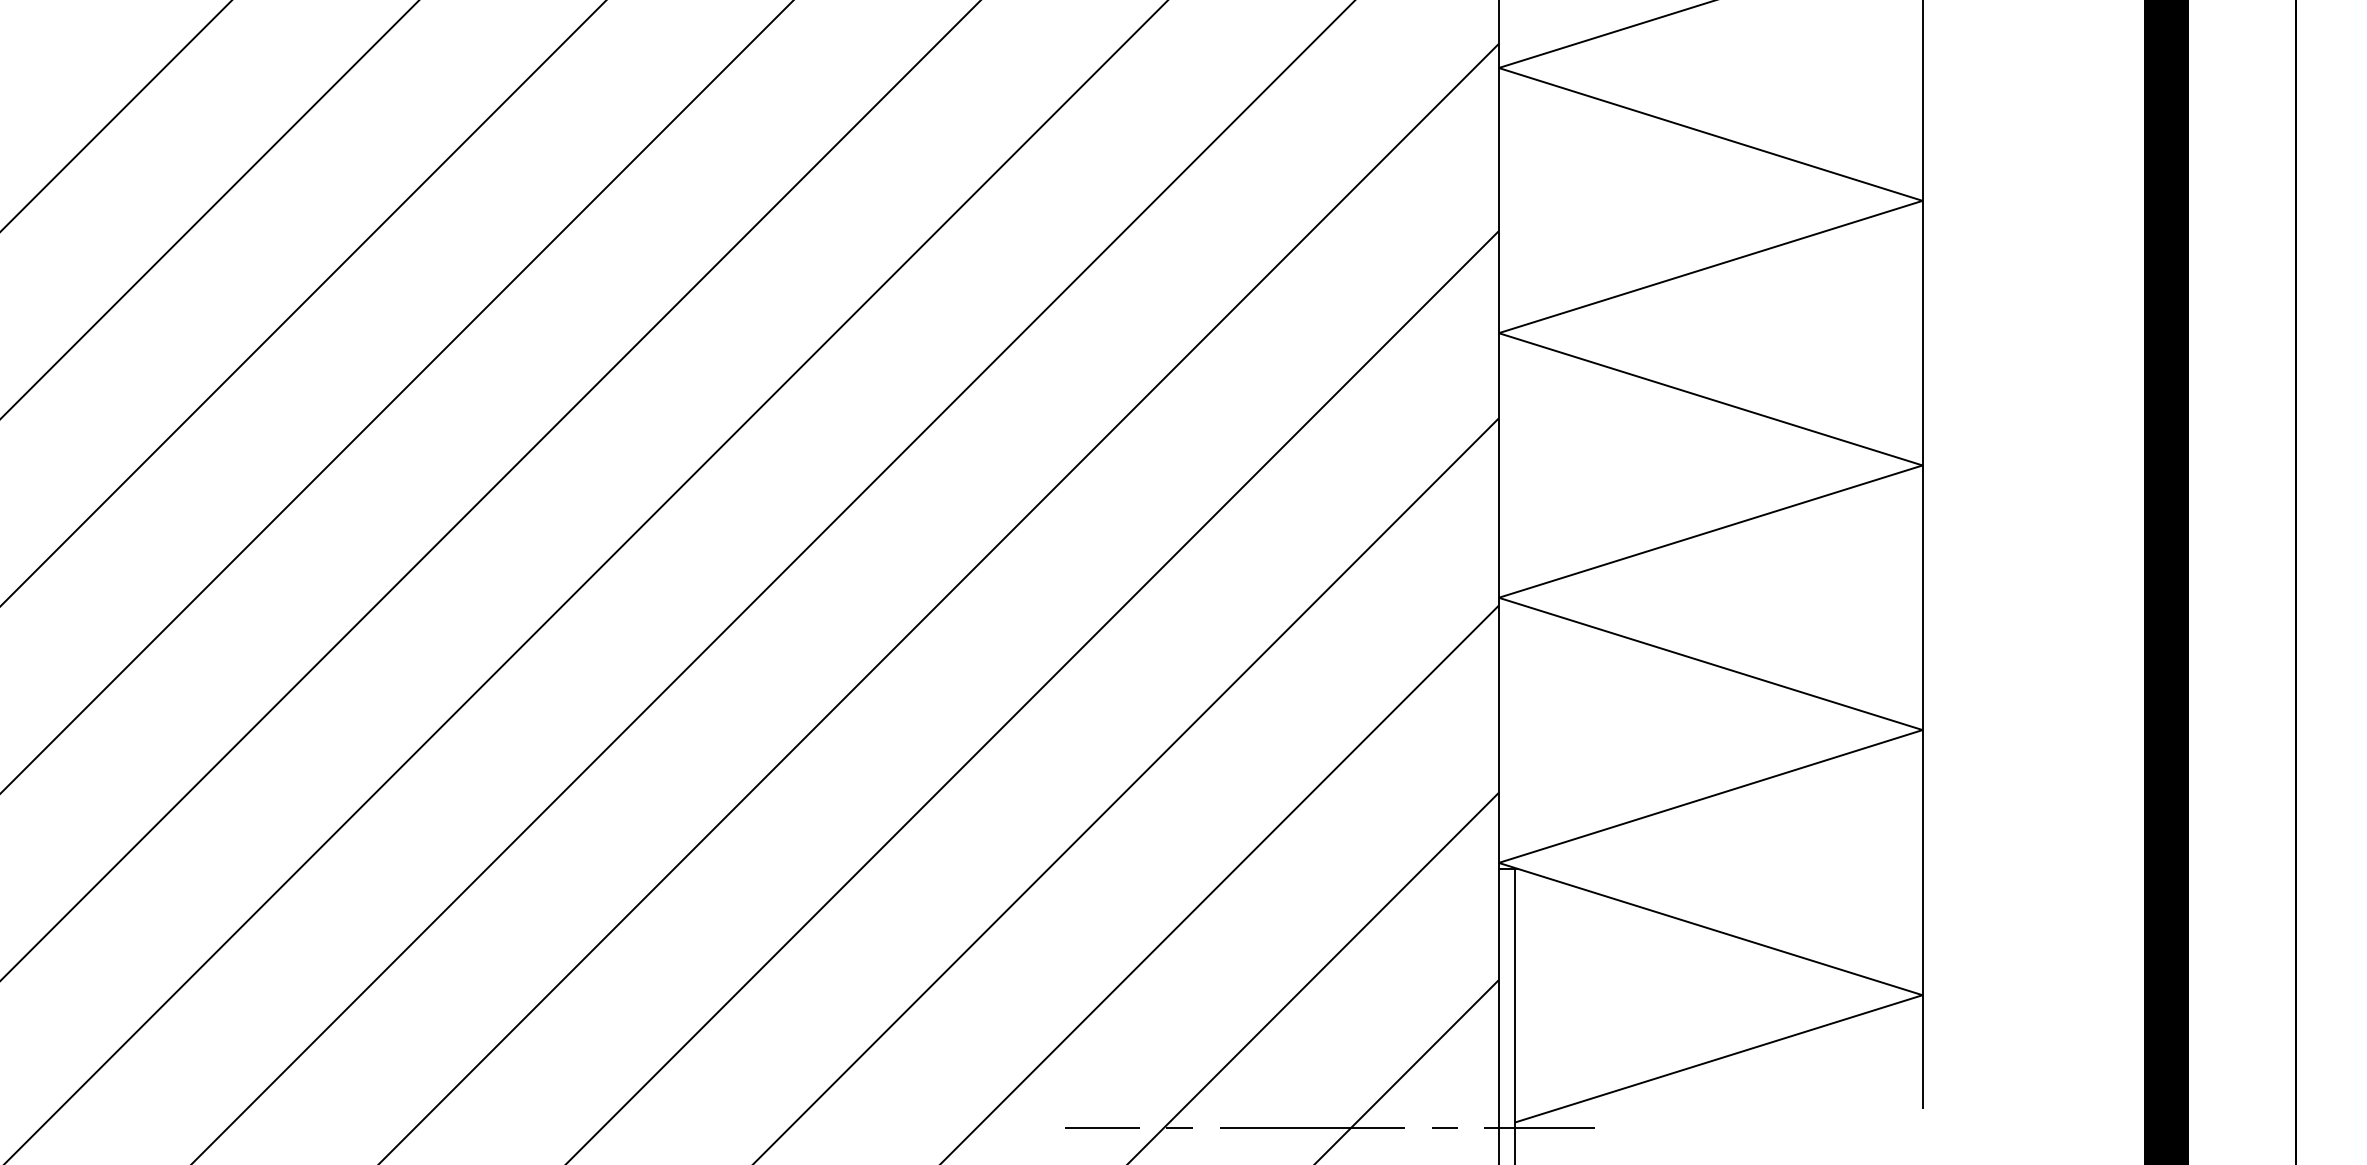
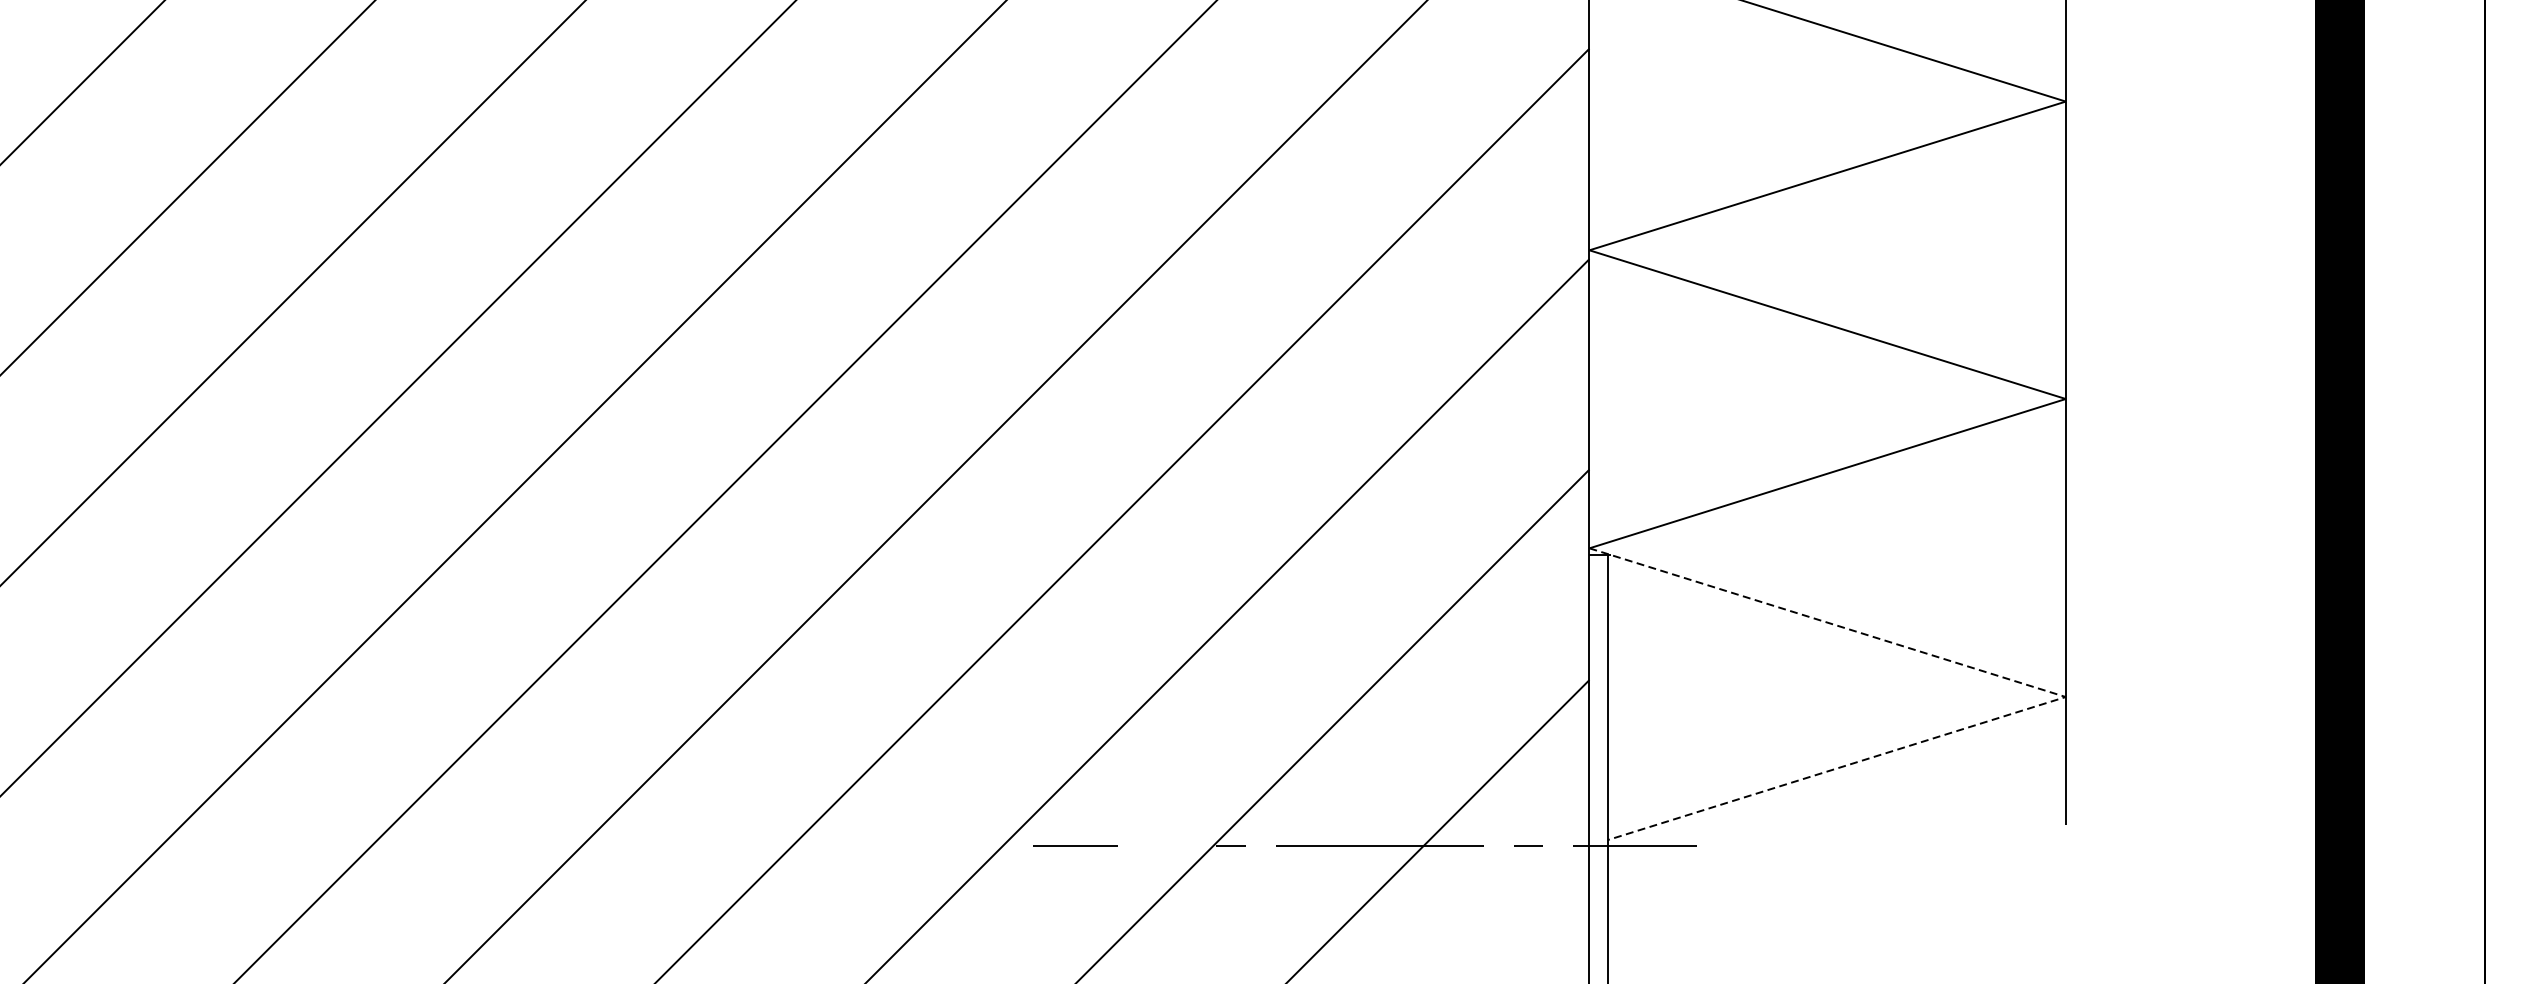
line: (1915, 992) -> (2057, 693), solid -> dashed
line: (1102, 1127) -> (1075, 845), moved

